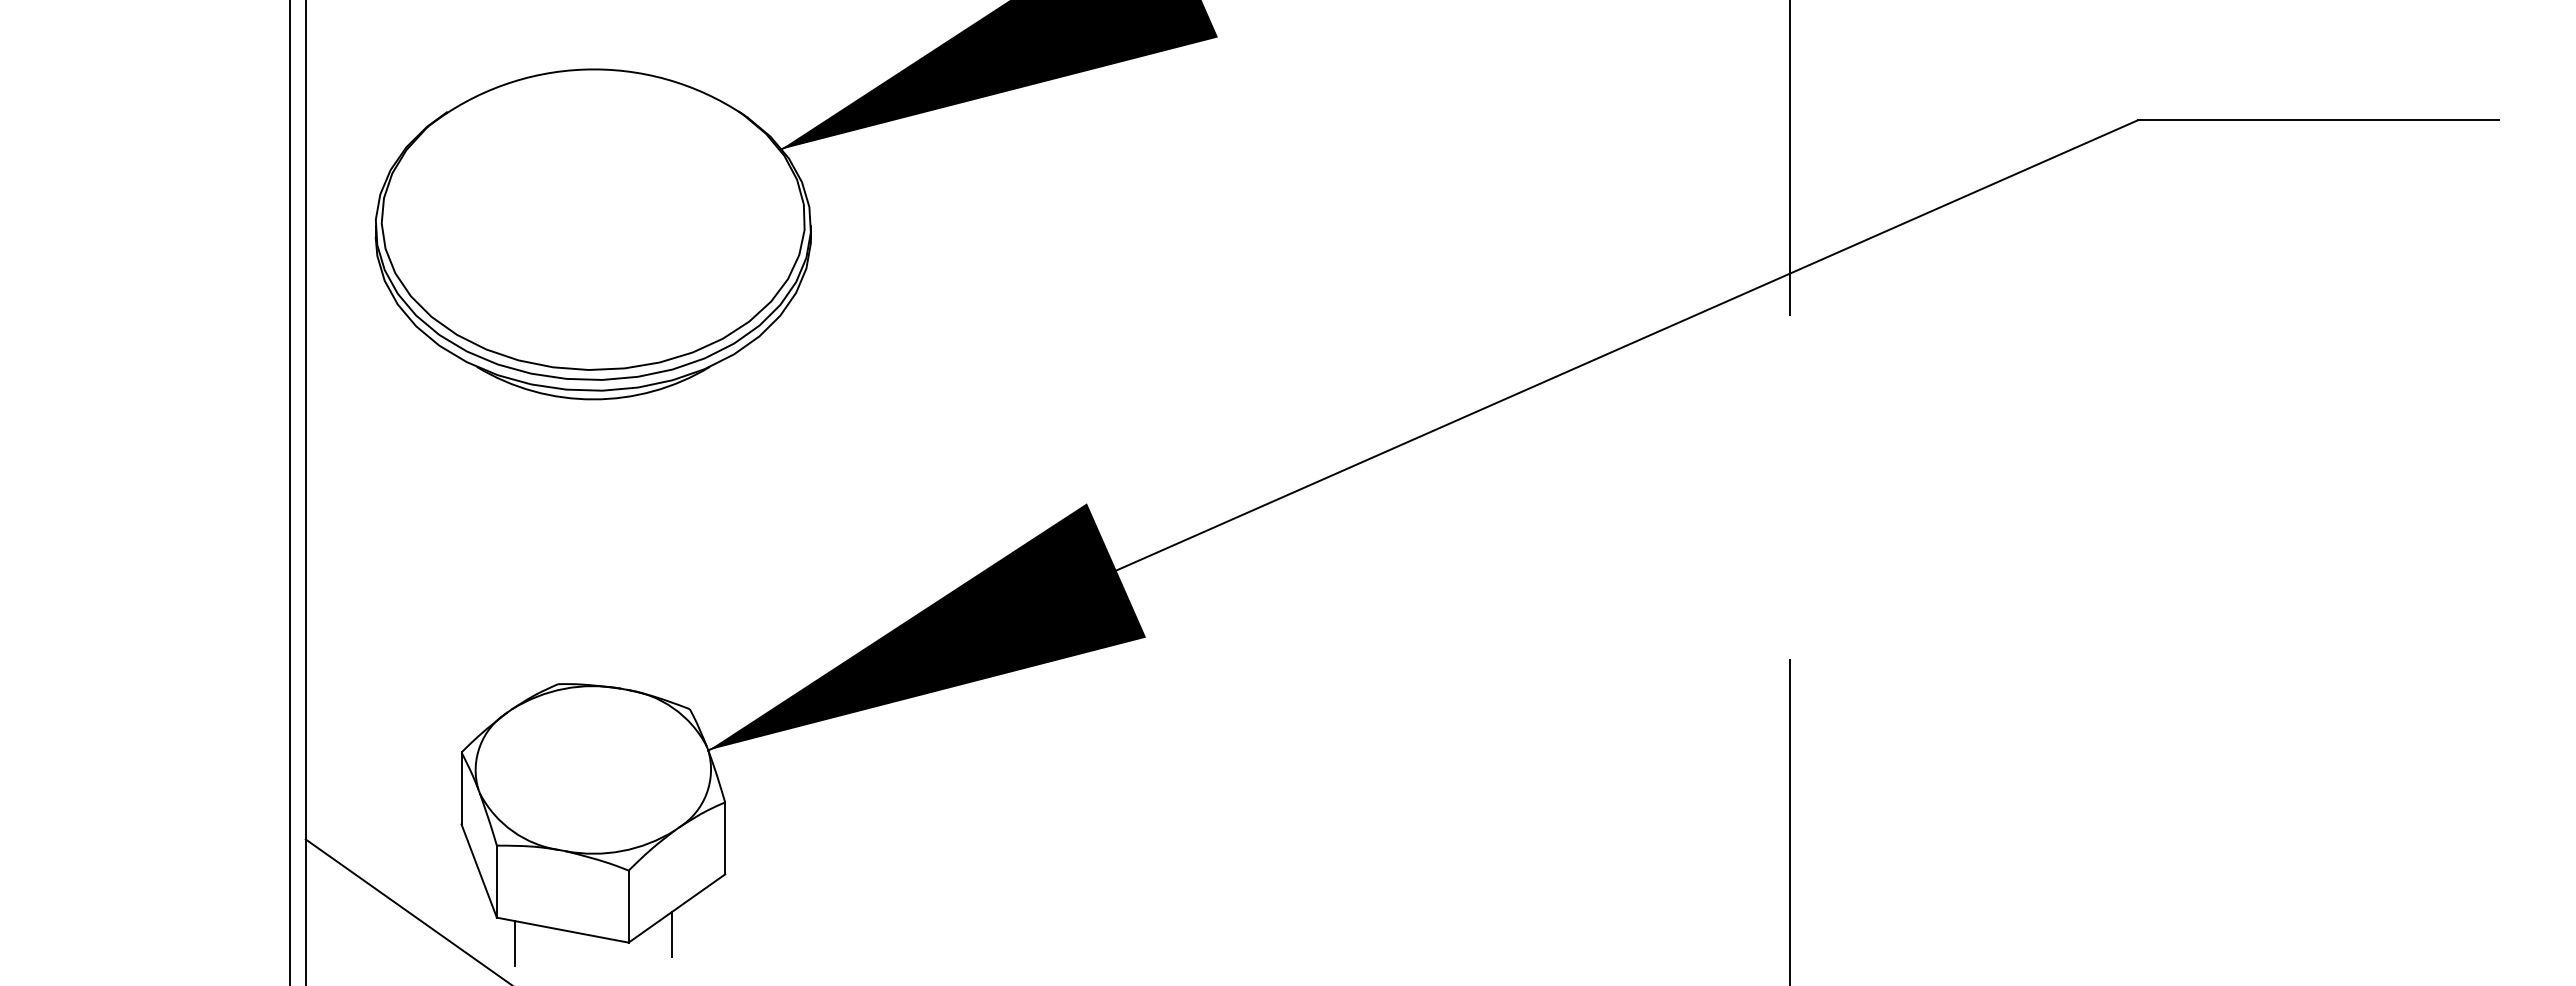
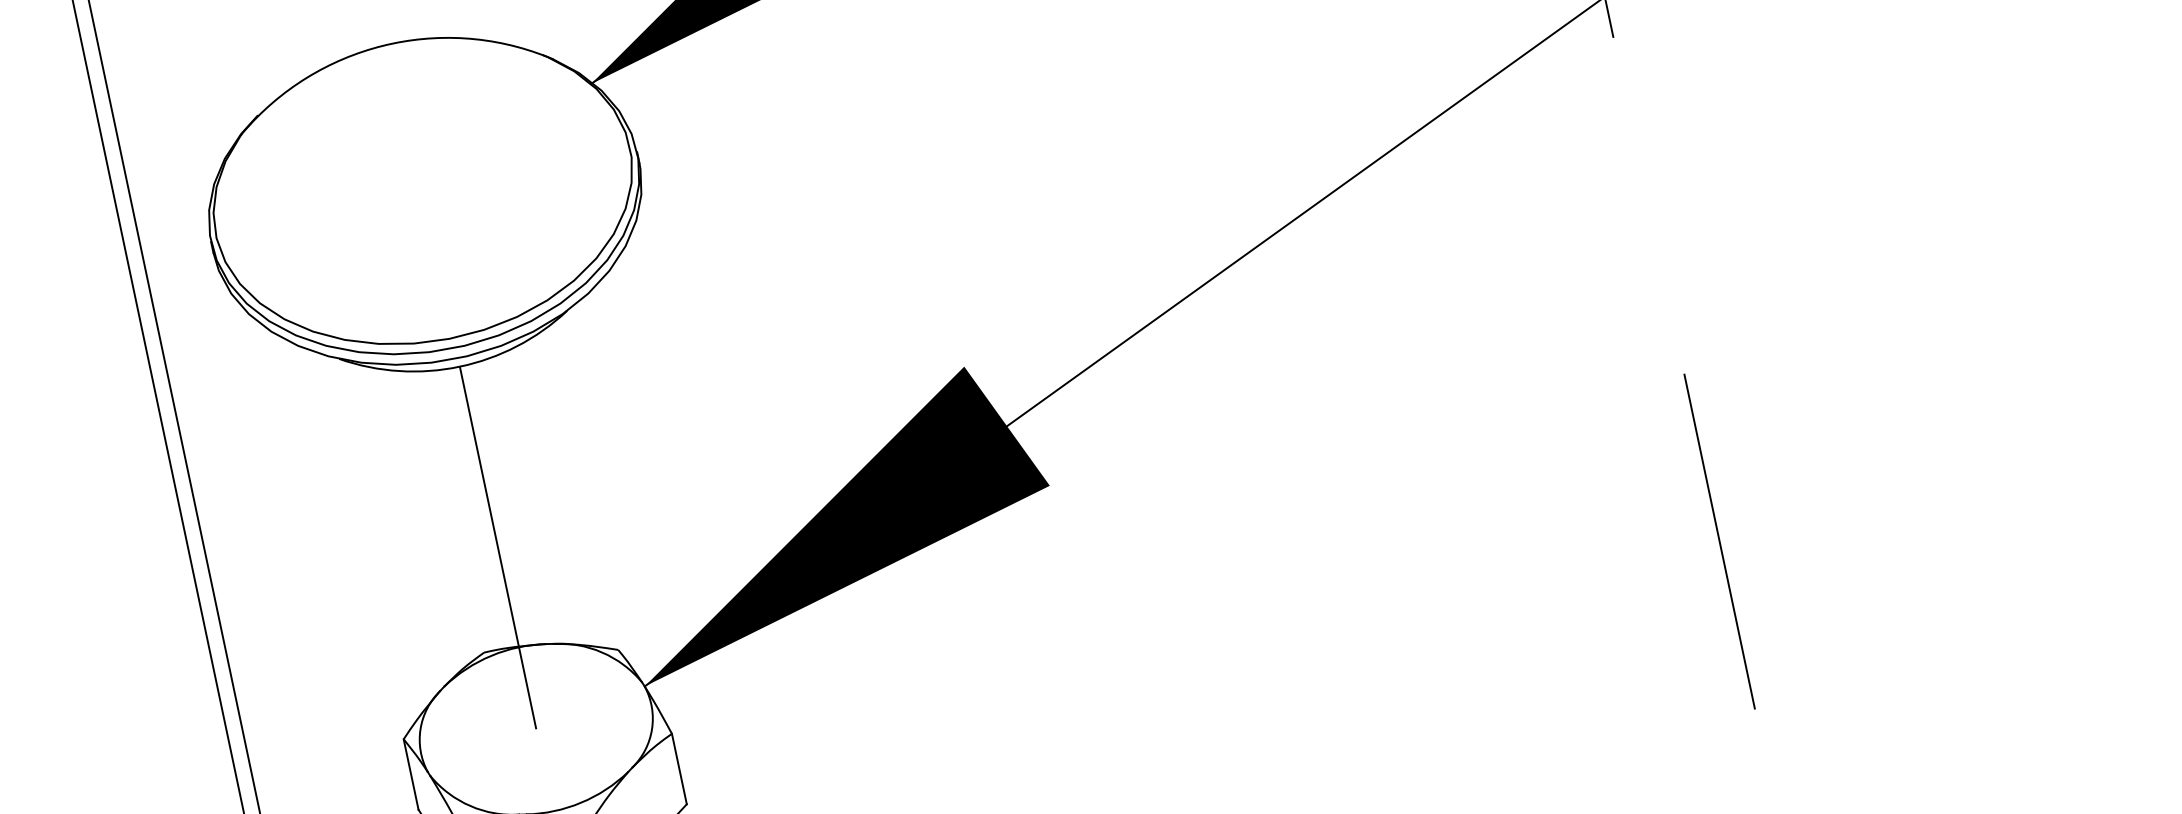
line: (593, 583) -> (497, 546), added

